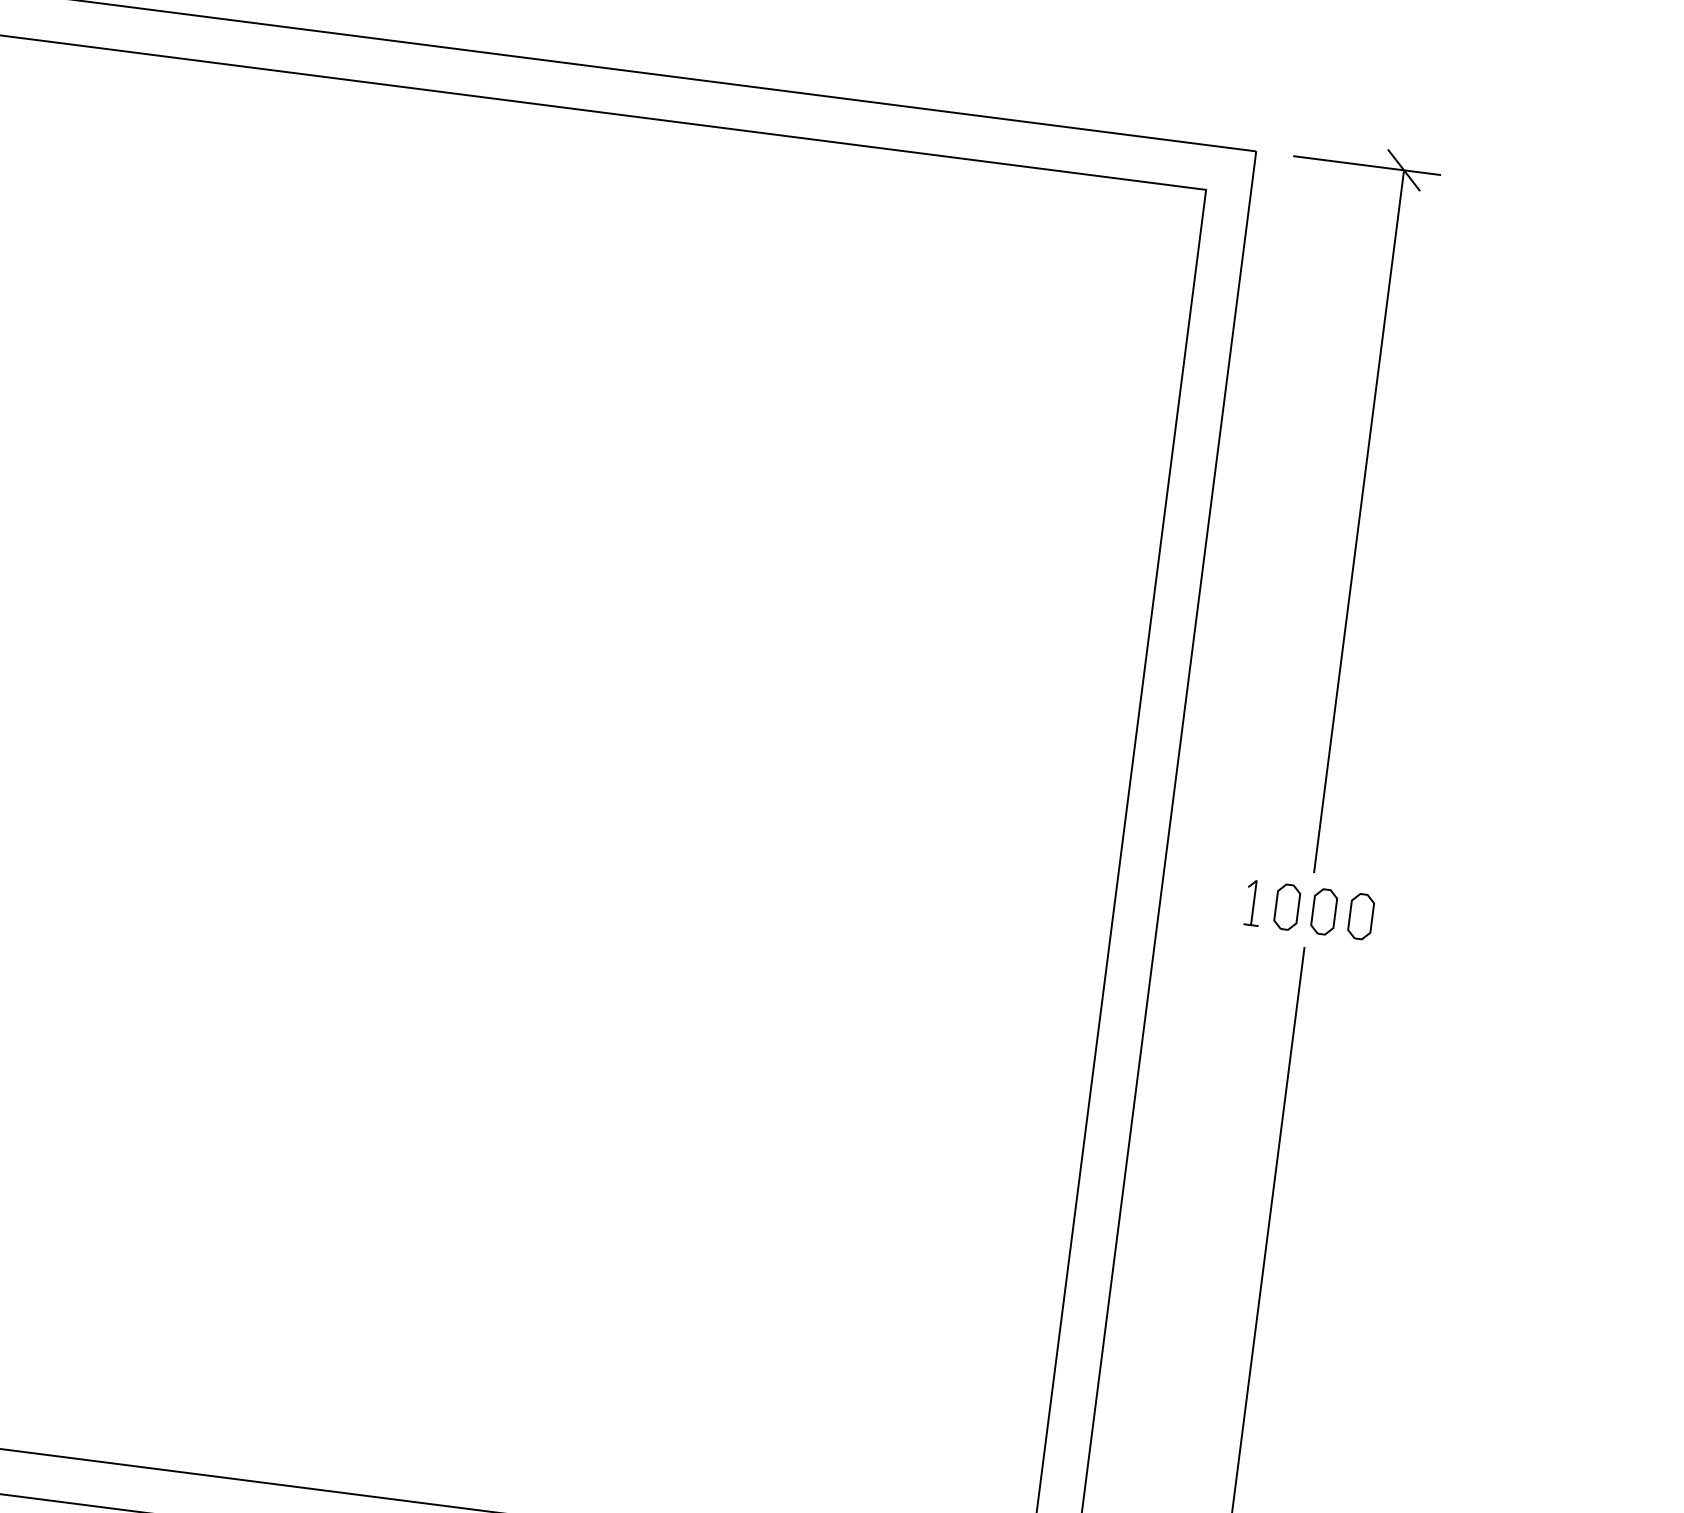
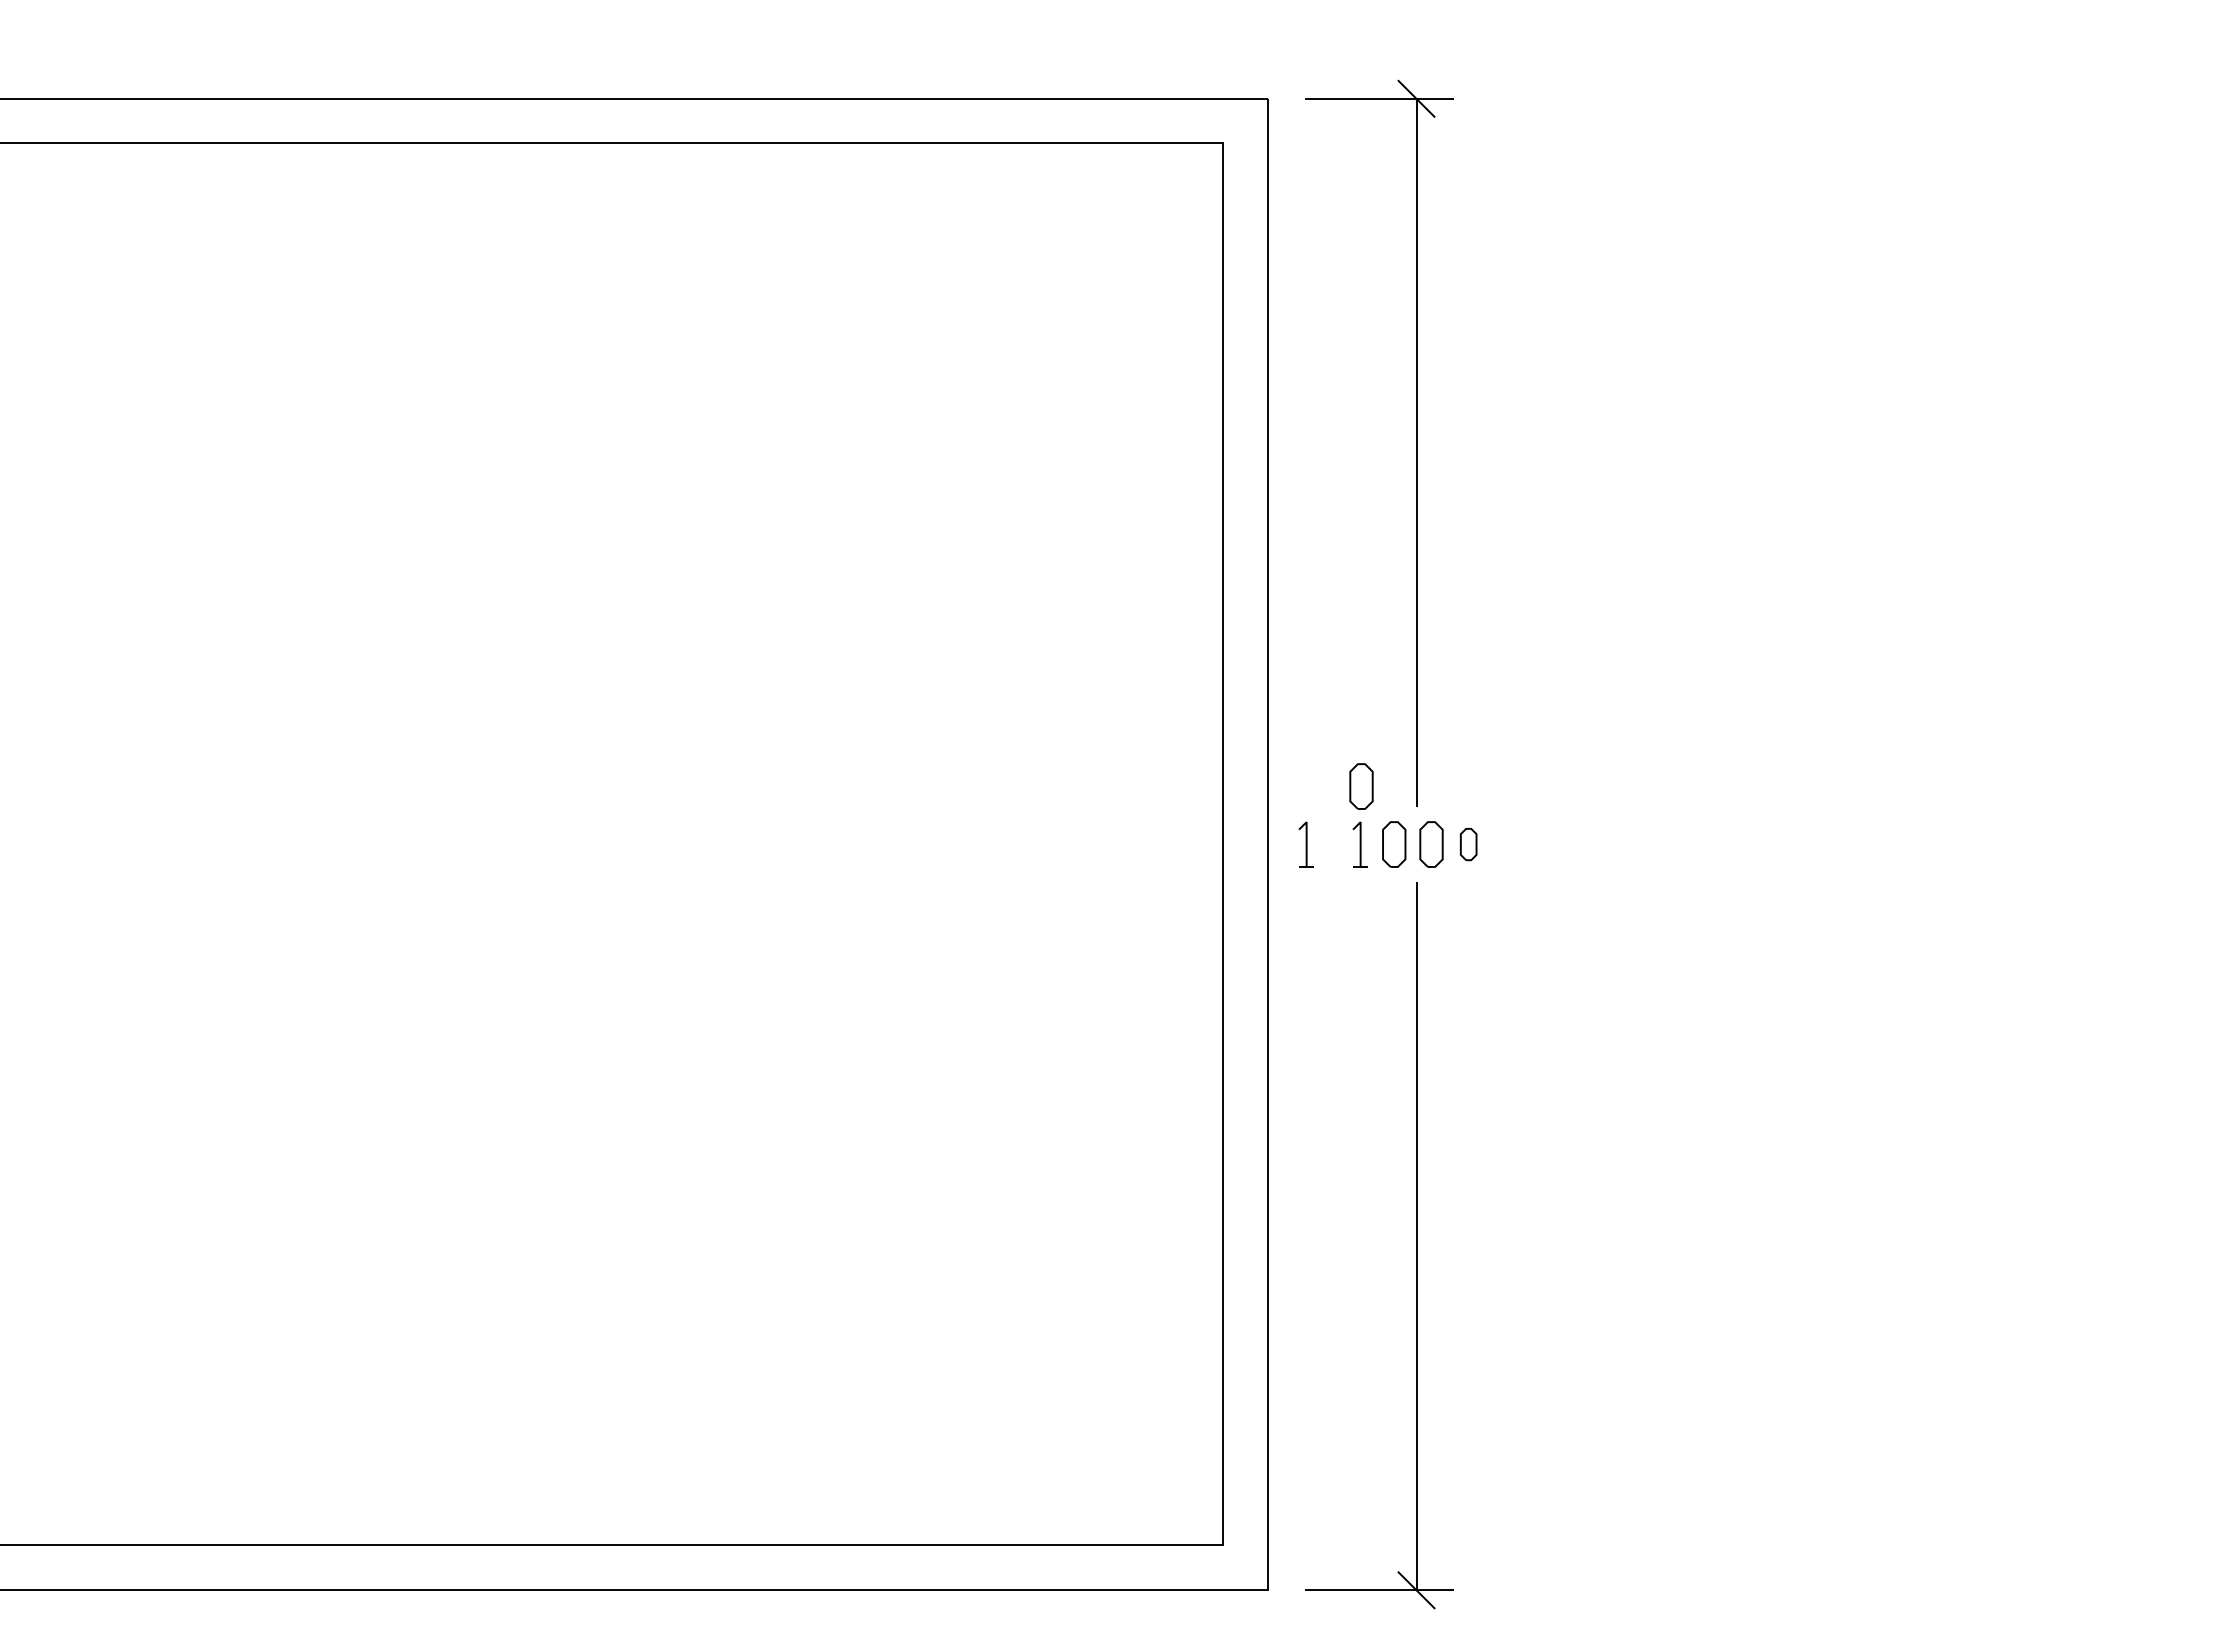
part: (1262, 845) -> (1361, 786), added
part: (1199, 895) -> (1305, 844), added
part: (1360, 916) -> (1468, 844), size x0.7

